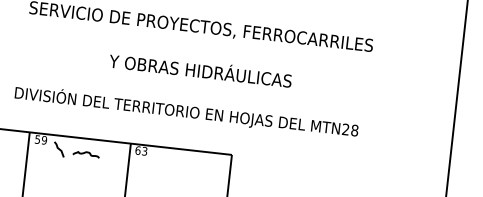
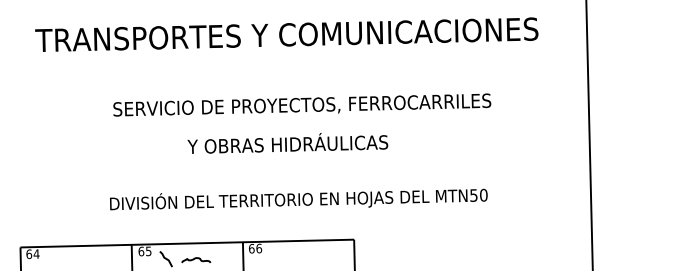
text: (200, 70) -> (287, 143), moved
text: (350, 130) -> (478, 195), MTN28 -> MTN50
text: (40, 139) -> (144, 251), 59 -> 65
text: (145, 151) -> (259, 248), 63 -> 66

